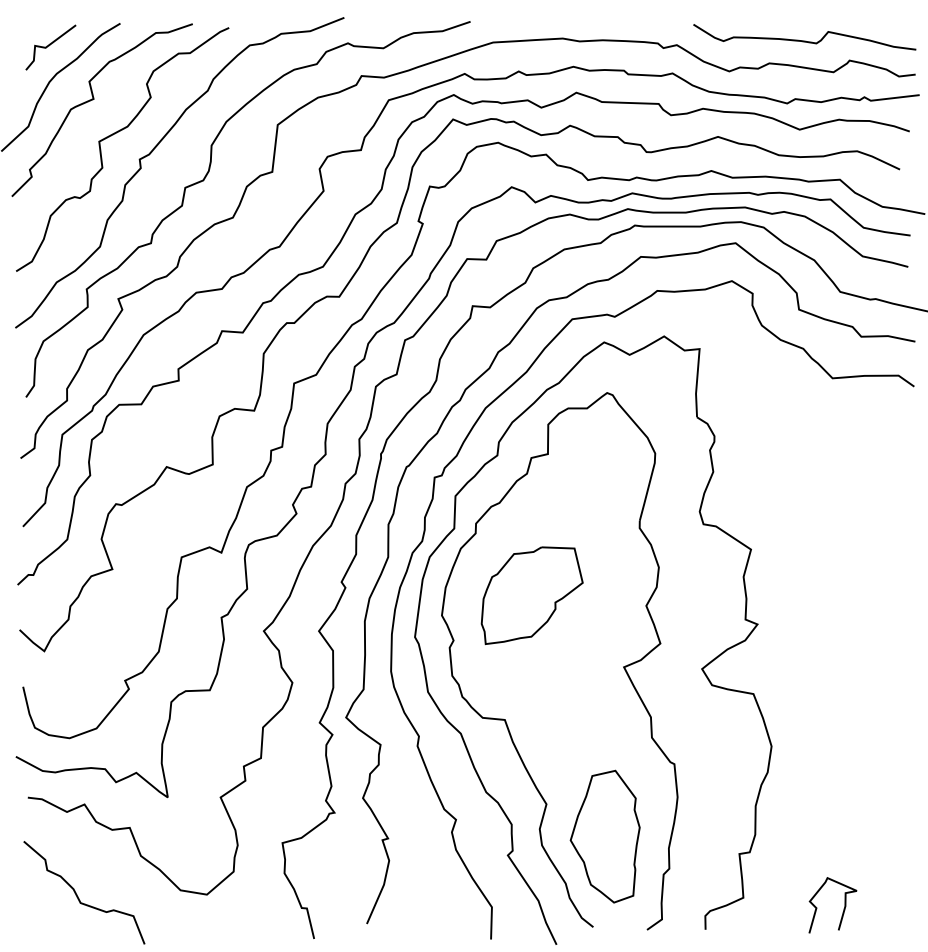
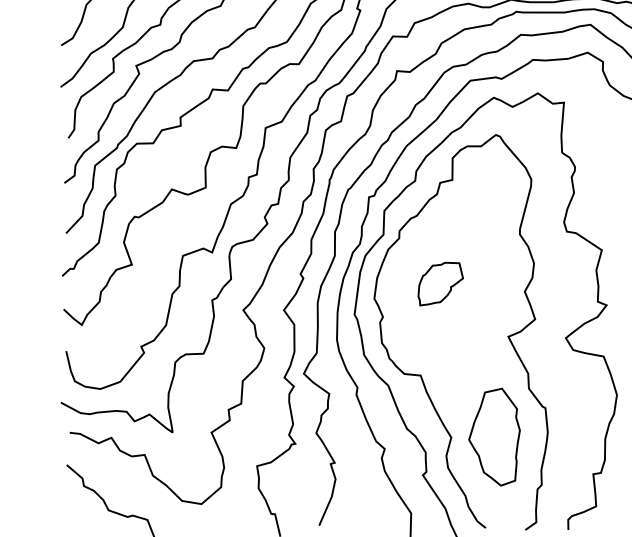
part: (531, 595) -> (440, 283), size x0.6
part: (604, 836) -> (494, 437), moved

